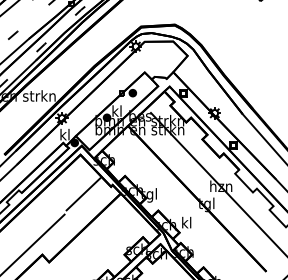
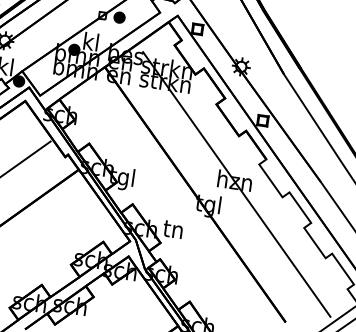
text: (186, 222) -> (173, 228), kl -> tn

